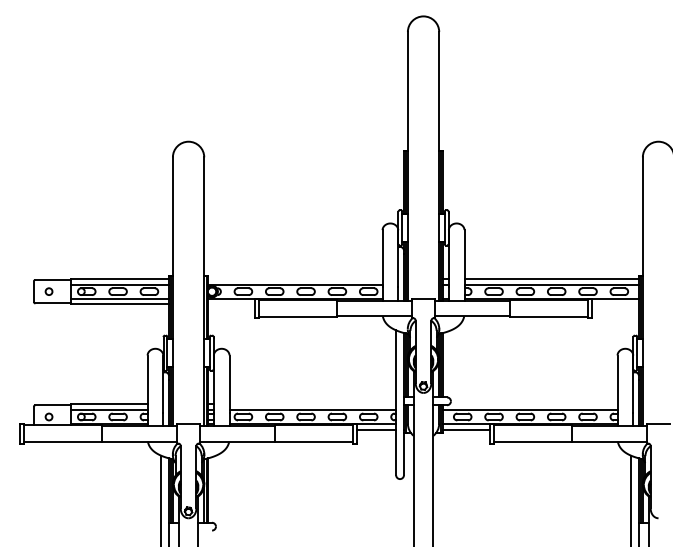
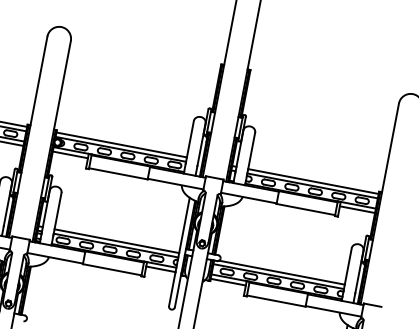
line: (295, 278) -> (121, 144), added
line: (231, 304) -> (70, 154), added
line: (614, 304) -> (356, 209), added
line: (312, 404) -> (116, 241), added
line: (533, 404) -> (281, 272), added

